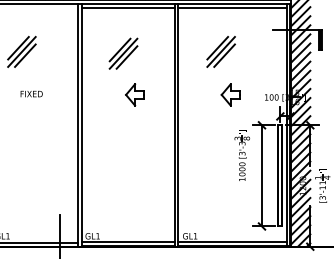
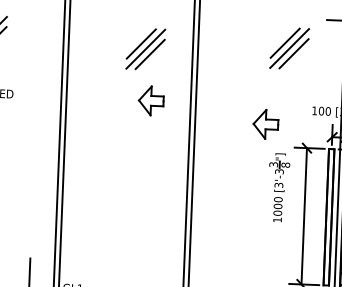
part: (220, 51) -> (288, 47), moved
part: (123, 53) -> (145, 48), moved
part: (134, 94) -> (150, 100), moved
part: (230, 94) -> (265, 123), moved

